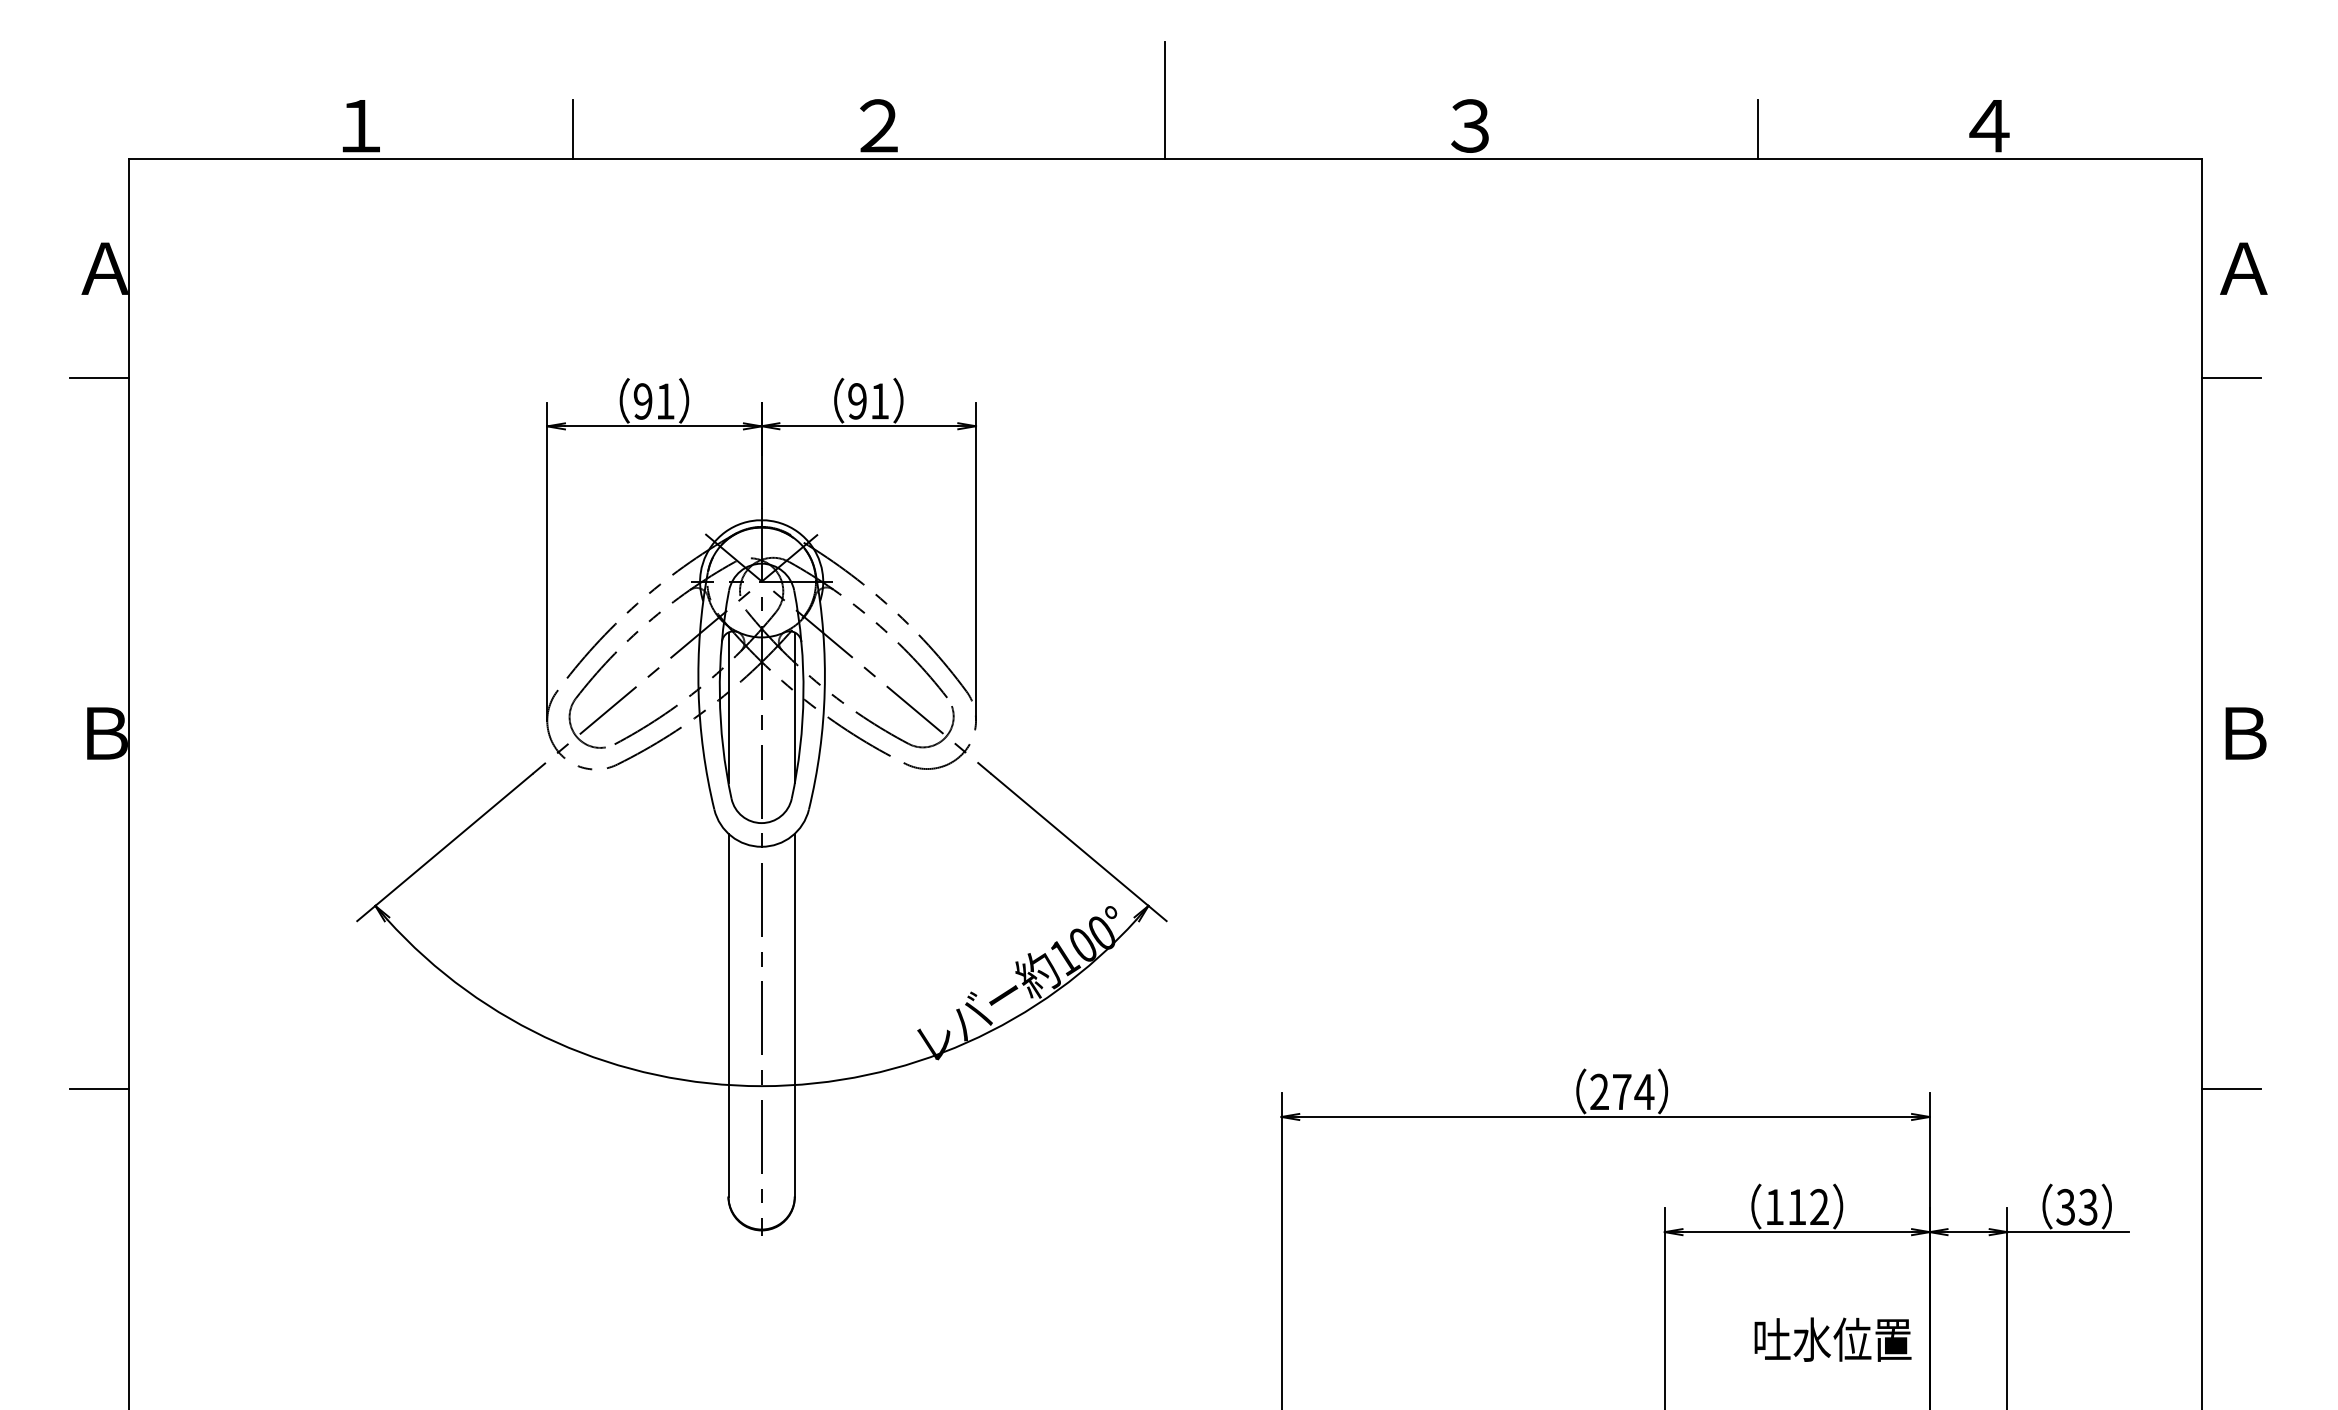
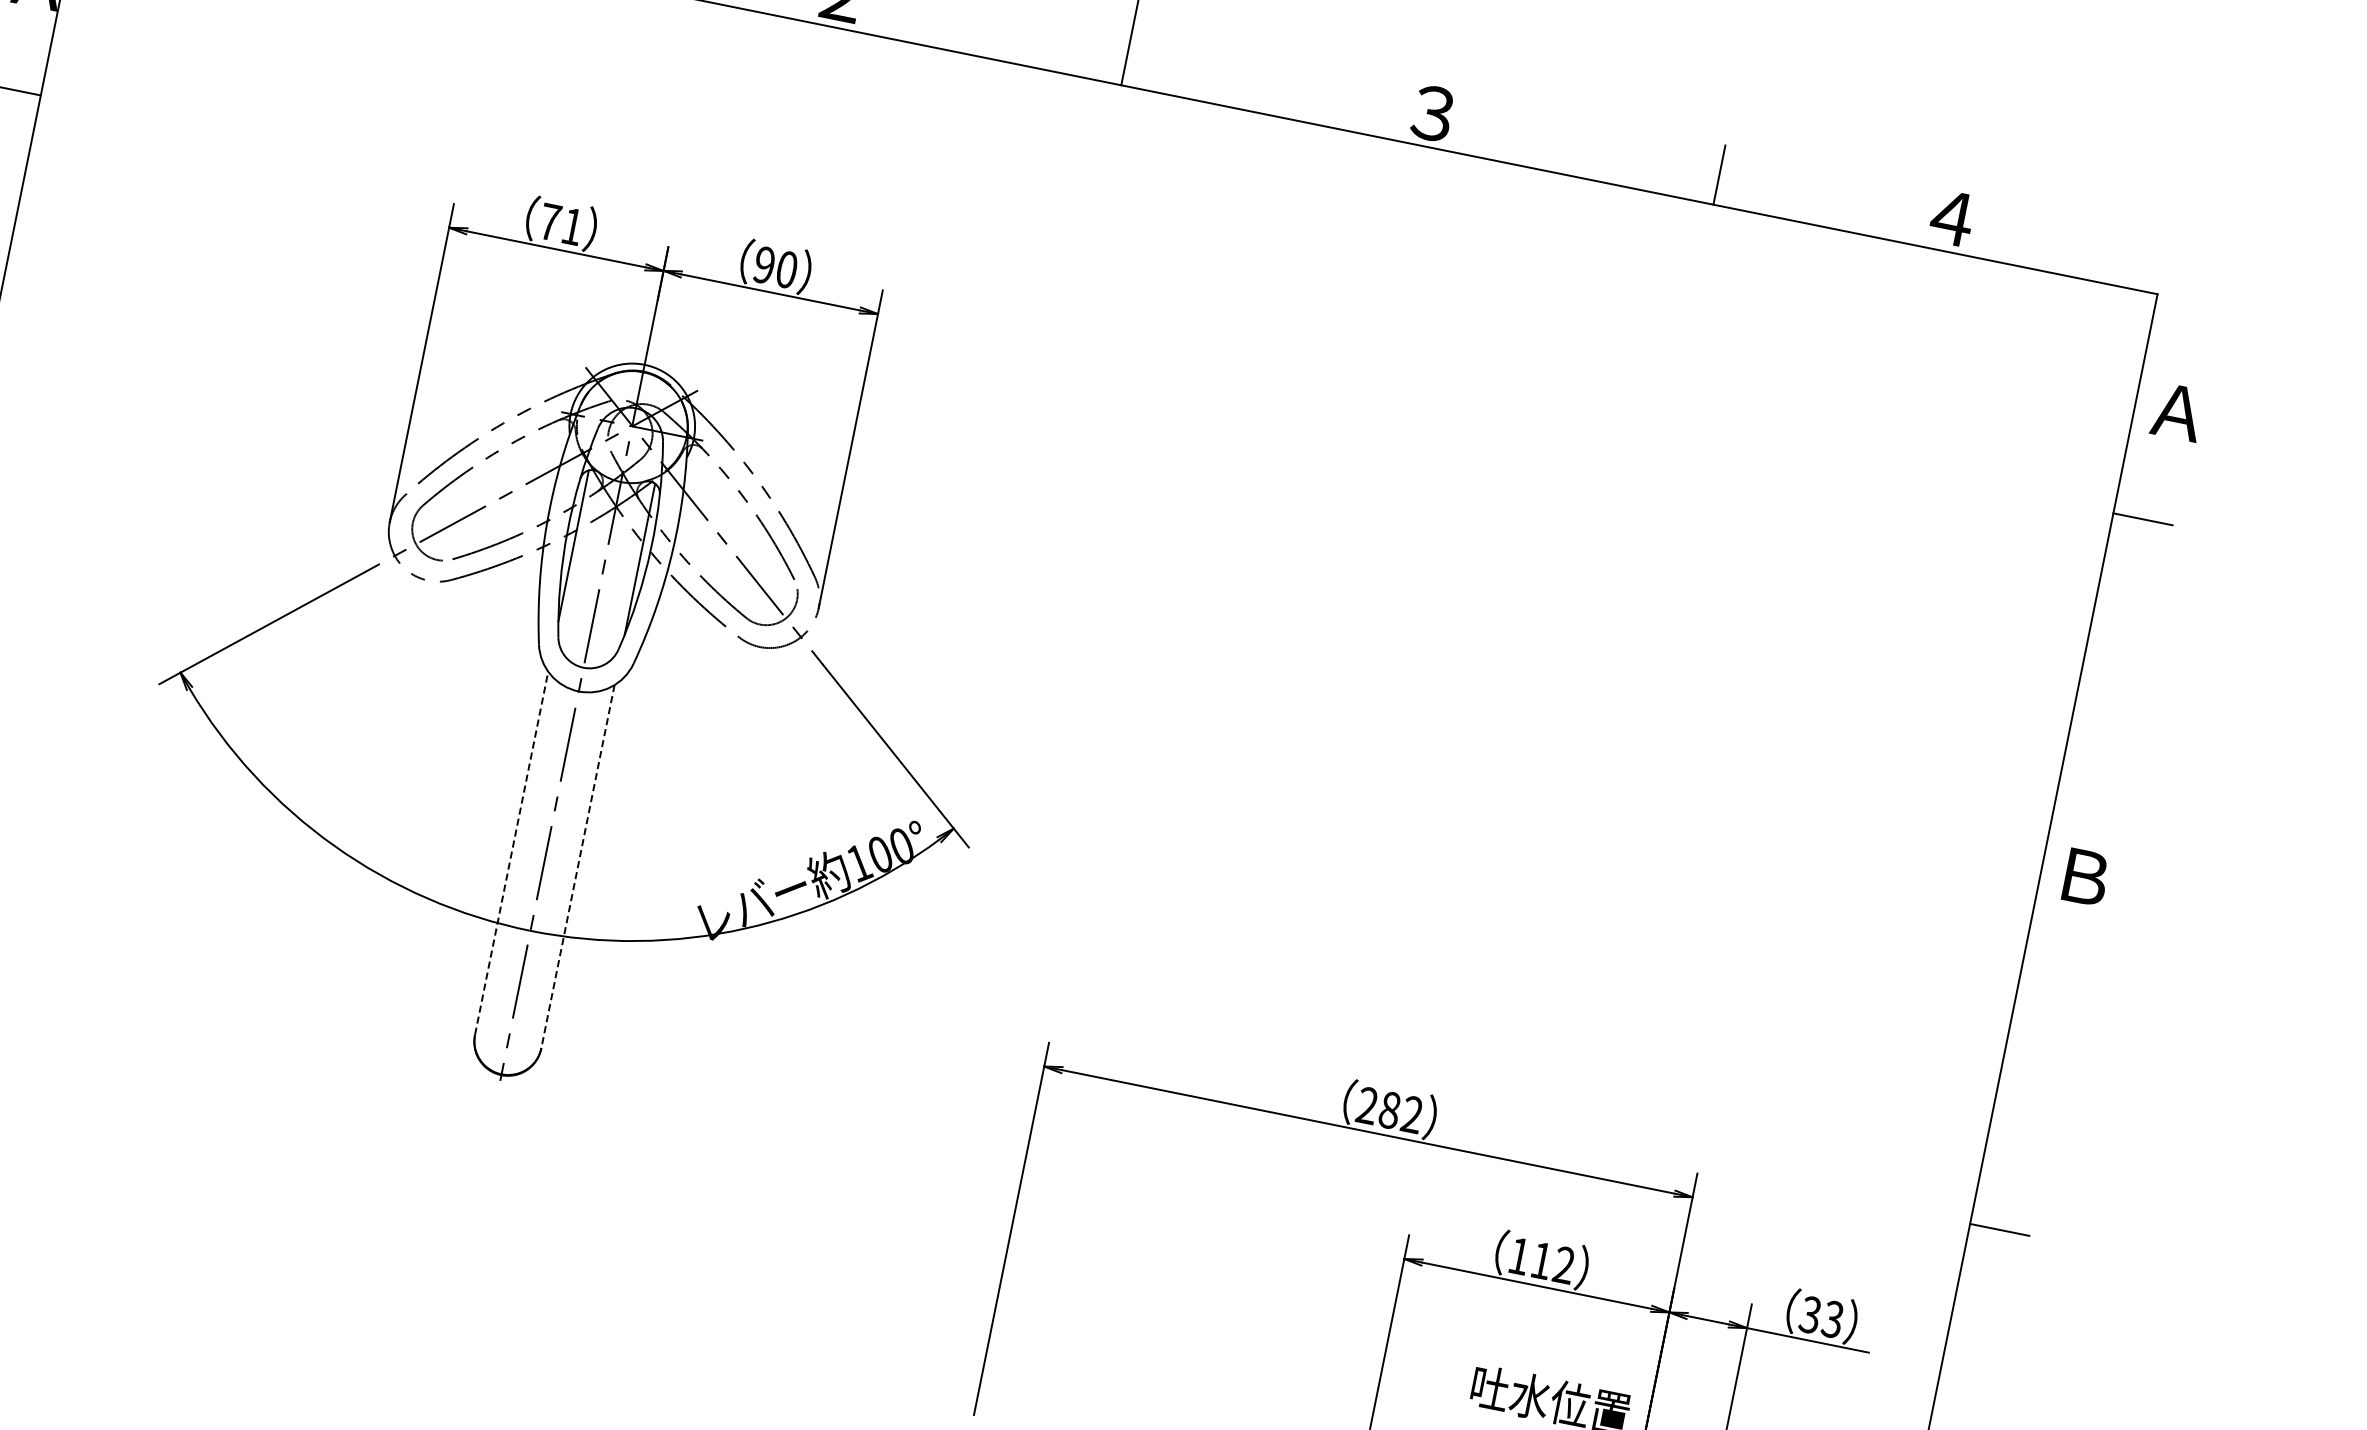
text: (642, 401) -> (549, 222), 91 -> 71
text: (879, 401) -> (786, 269), 91 -> 90
line: (728, 1014) -> (511, 852), solid -> dashed
line: (794, 1015) -> (577, 866), solid -> dashed
text: (1633, 1091) -> (1401, 1112), 274 -> 282

